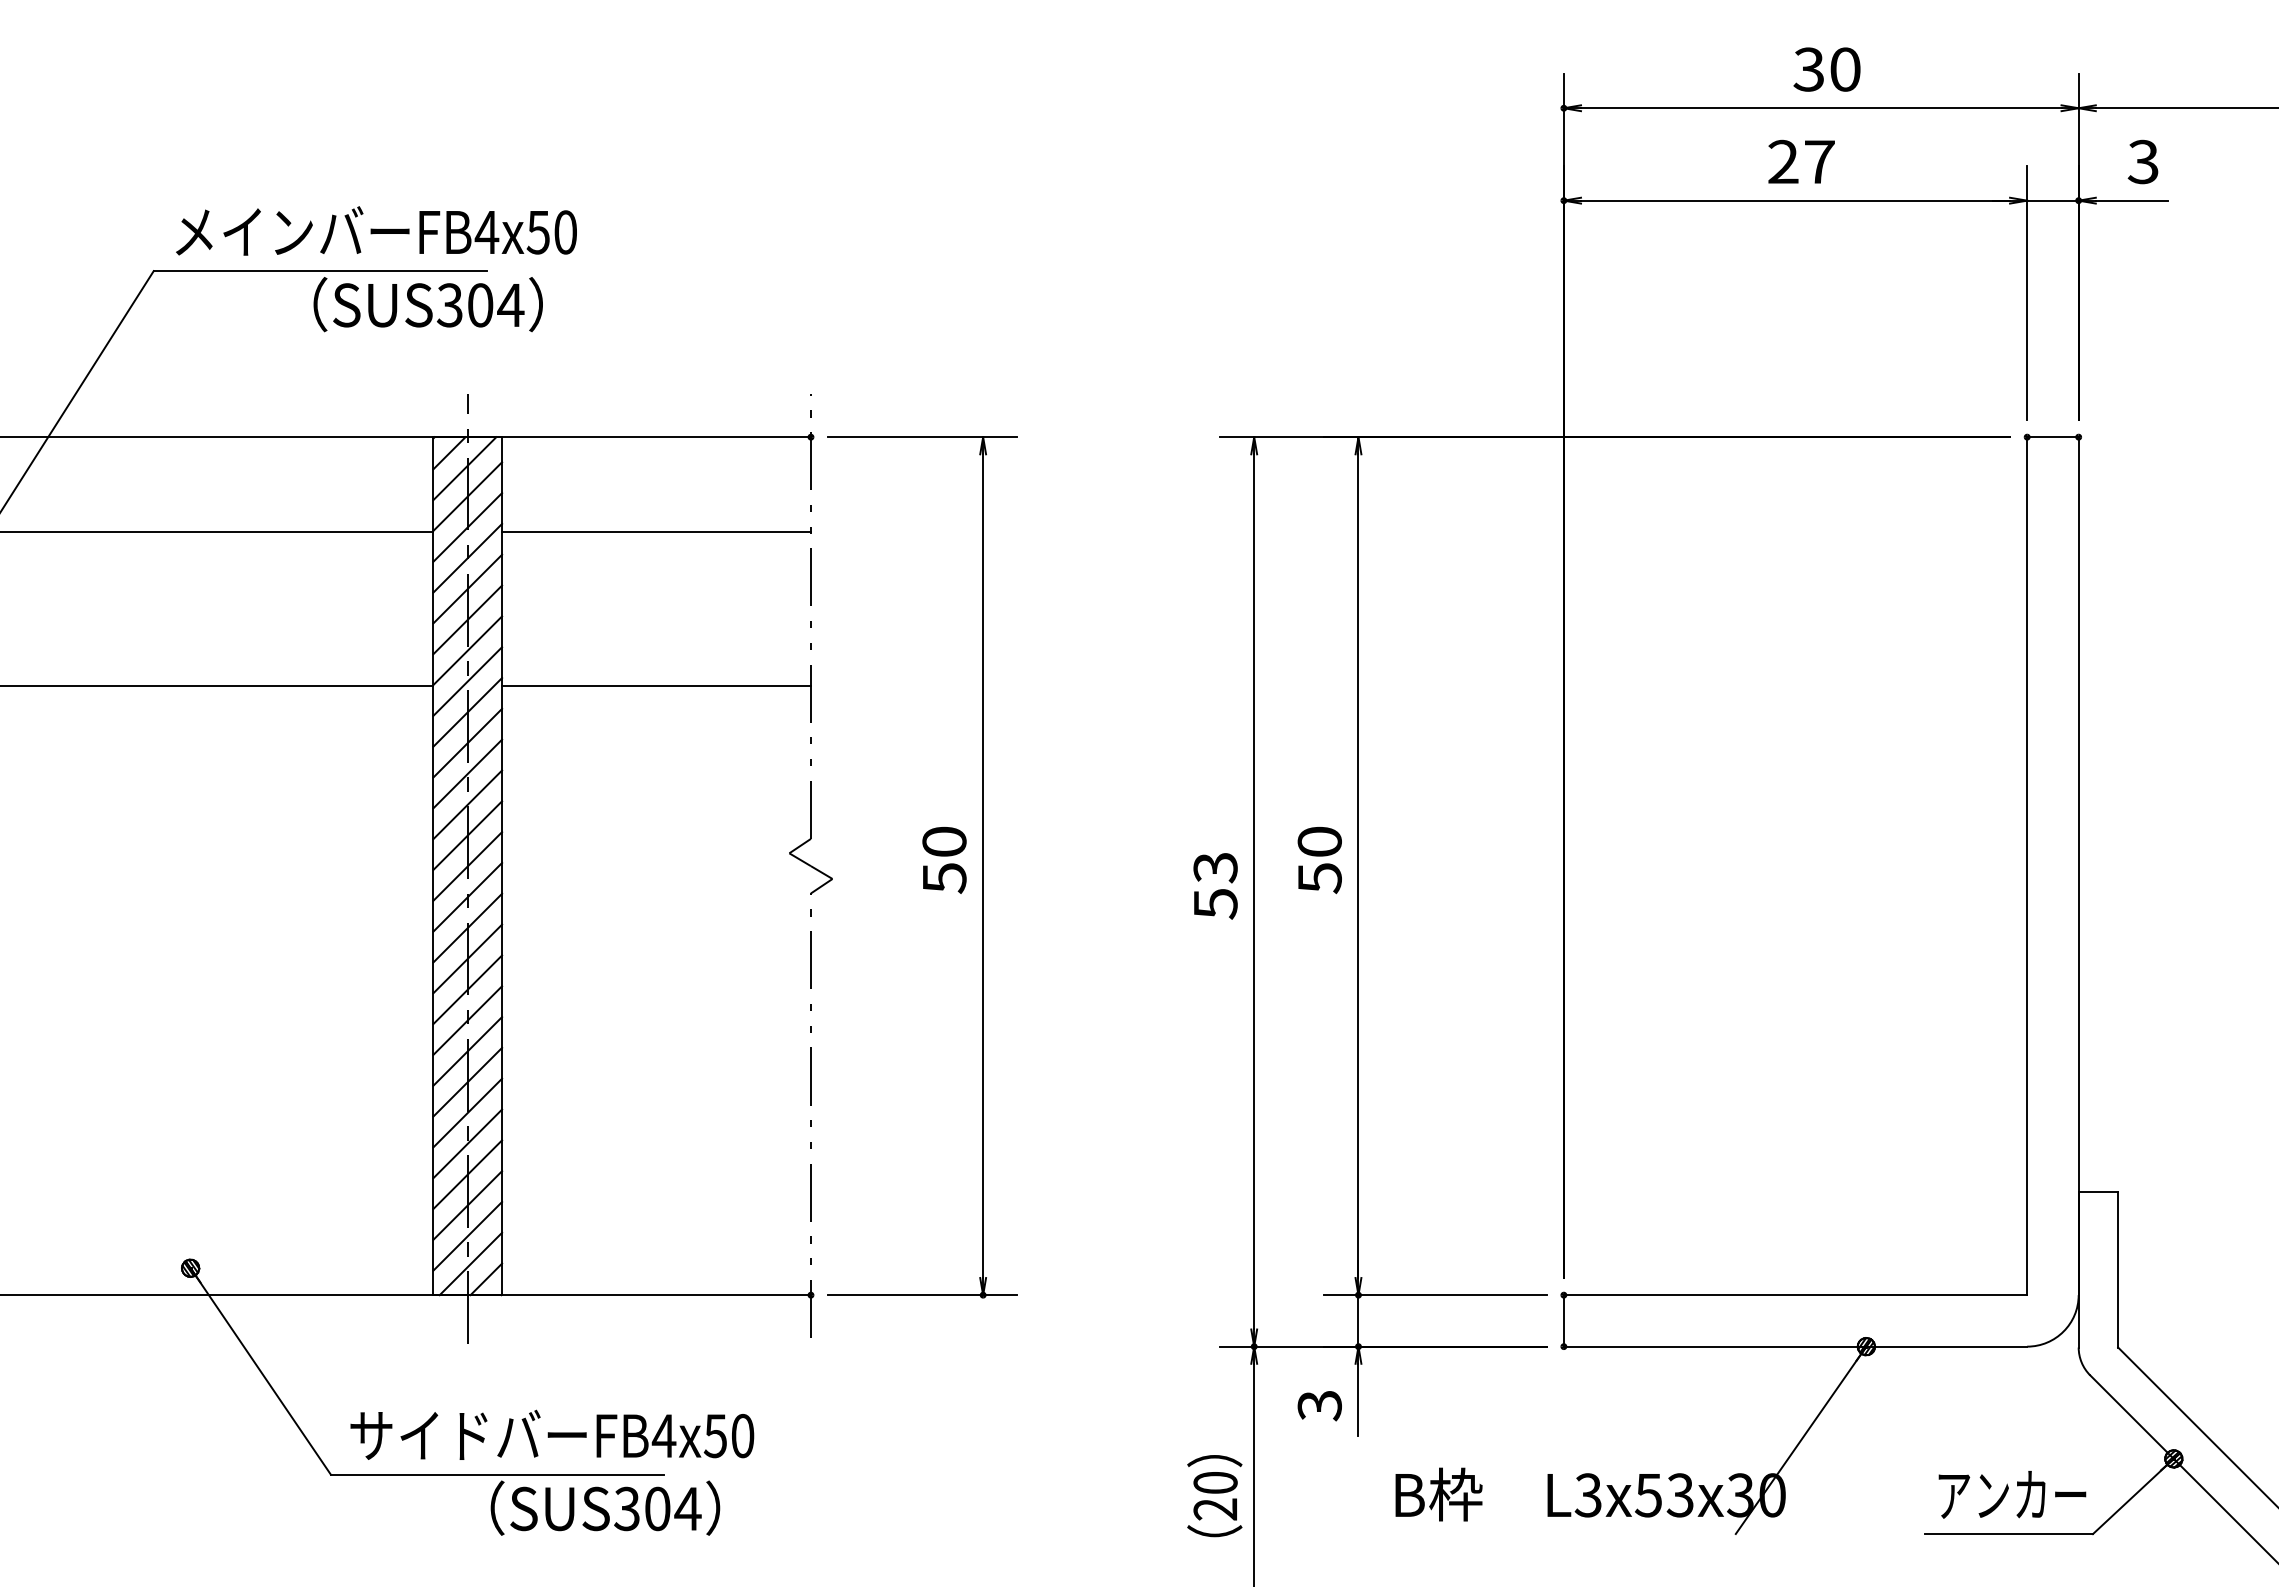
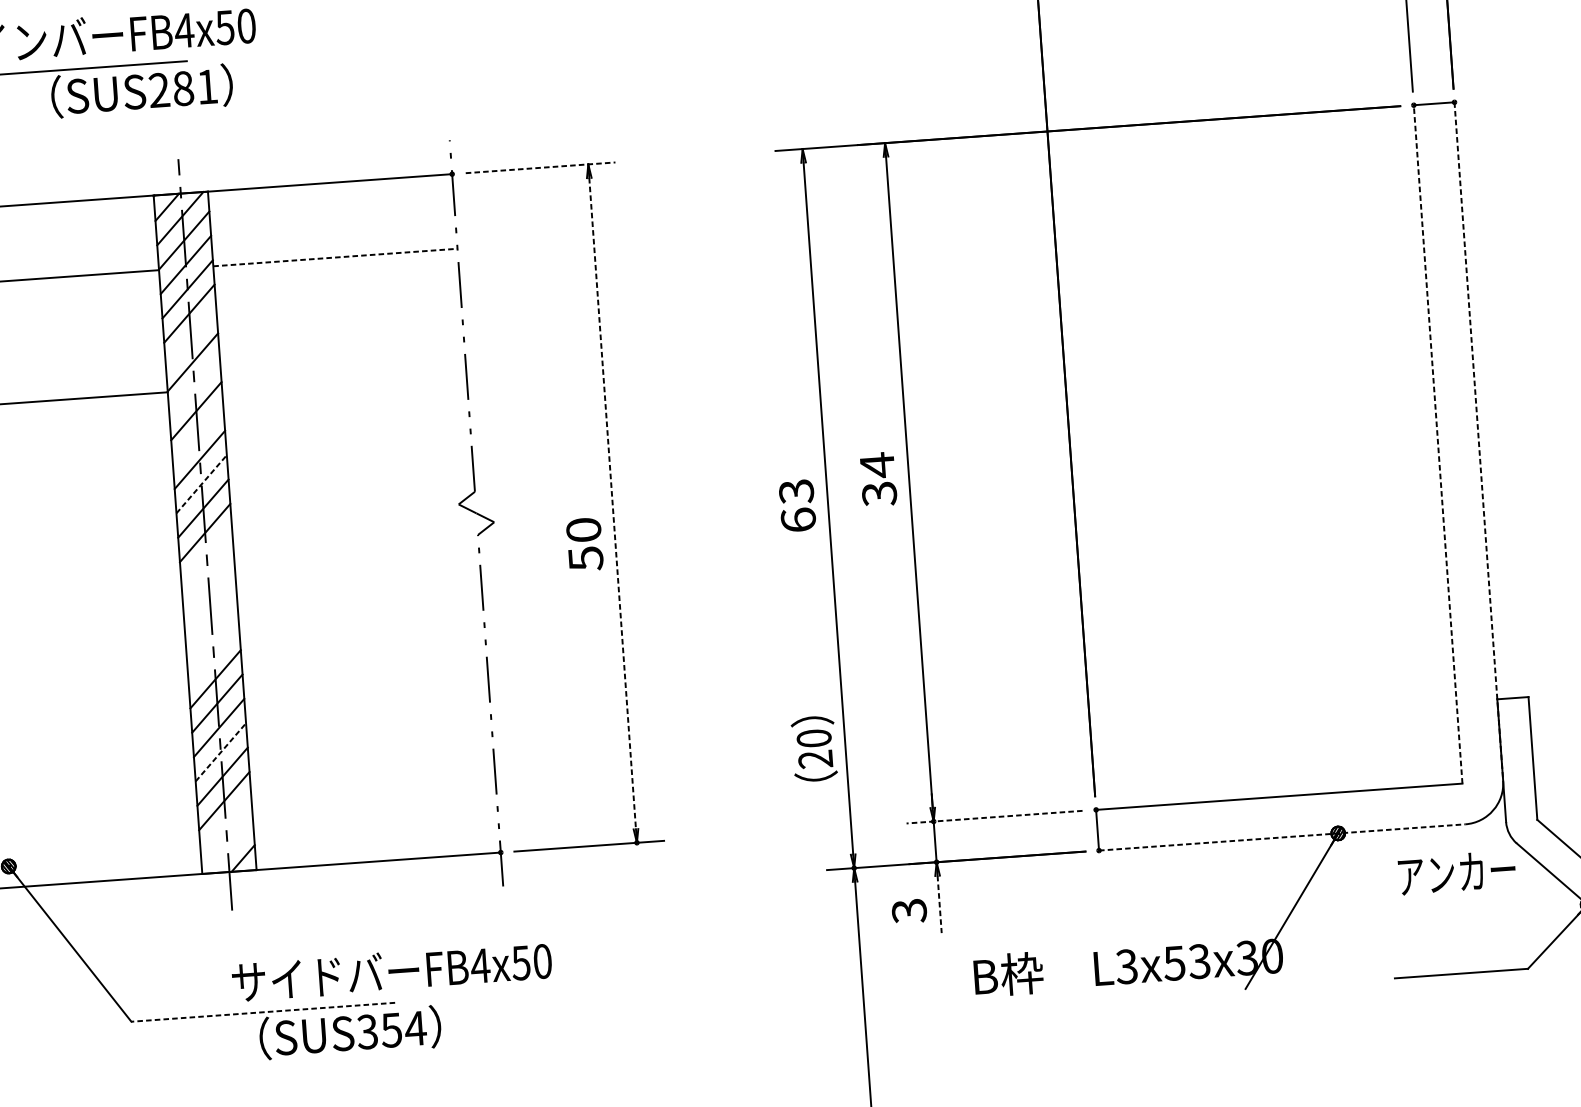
text: (480, 305) -> (183, 88), SUS304 -> SUS281
line: (922, 437) -> (540, 168), solid -> dashed
line: (657, 531) -> (336, 257), solid -> dashed
line: (467, 619) -> (190, 337), removed
line: (467, 681) -> (194, 386), removed
line: (656, 685) -> (344, 379), removed
line: (467, 742) -> (197, 435), removed
line: (467, 804) -> (201, 484), solid -> dashed
text: (1319, 859) -> (878, 479), 50 -> 34
text: (944, 860) -> (584, 544), moved
line: (983, 866) -> (612, 503), solid -> dashed
line: (2027, 866) -> (1438, 444), solid -> dashed
line: (2078, 866) -> (1478, 441), solid -> dashed
line: (467, 896) -> (206, 556), removed
text: (1215, 903) -> (798, 519), 53 -> 63
line: (467, 927) -> (208, 581), removed
line: (467, 958) -> (210, 605), removed
line: (467, 989) -> (211, 630), removed
line: (467, 1020) -> (213, 654), removed
line: (467, 1143) -> (220, 752), solid -> dashed
line: (467, 1235) -> (225, 824), removed
line: (470, 1263) -> (229, 846), removed
line: (1434, 1295) -> (993, 817), solid -> dashed
line: (1795, 1346) -> (1282, 837), solid -> dashed
line: (1358, 1400) -> (939, 904), solid -> dashed
text: (552, 1434) -> (392, 971), moved
line: (497, 1474) -> (263, 1012), solid -> dashed
text: (2012, 1494) -> (1457, 872), moved
text: (1214, 1496) -> (814, 749), moved
text: (657, 1508) -> (391, 1029), SUS304 -> SUS354

